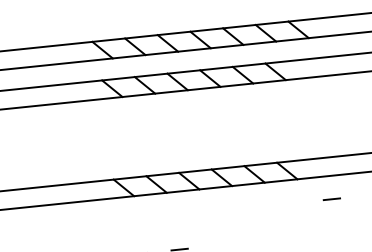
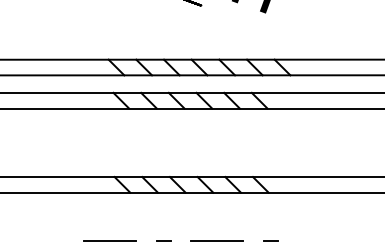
line: (331, 198) -> (270, 240), moved
line: (243, 243) -> (217, 241), added

